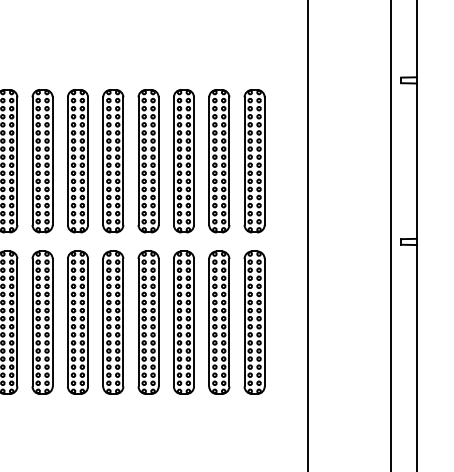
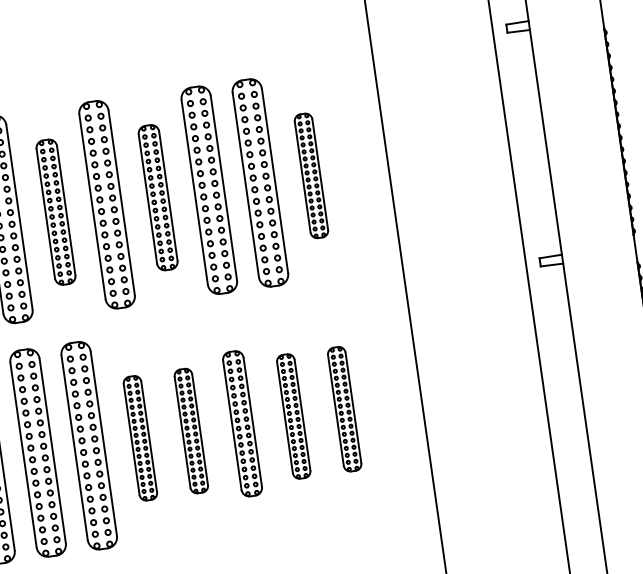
part: (77, 161) -> (55, 212), size x0.7
part: (148, 161) -> (158, 198), size x0.7
part: (254, 161) -> (311, 176), size x0.6
part: (113, 322) -> (140, 438), size x0.6
part: (148, 322) -> (191, 430), size x0.6
part: (183, 322) -> (241, 423), size x0.7
part: (219, 322) -> (293, 416), size x0.6
part: (254, 322) -> (344, 409), size x0.6

